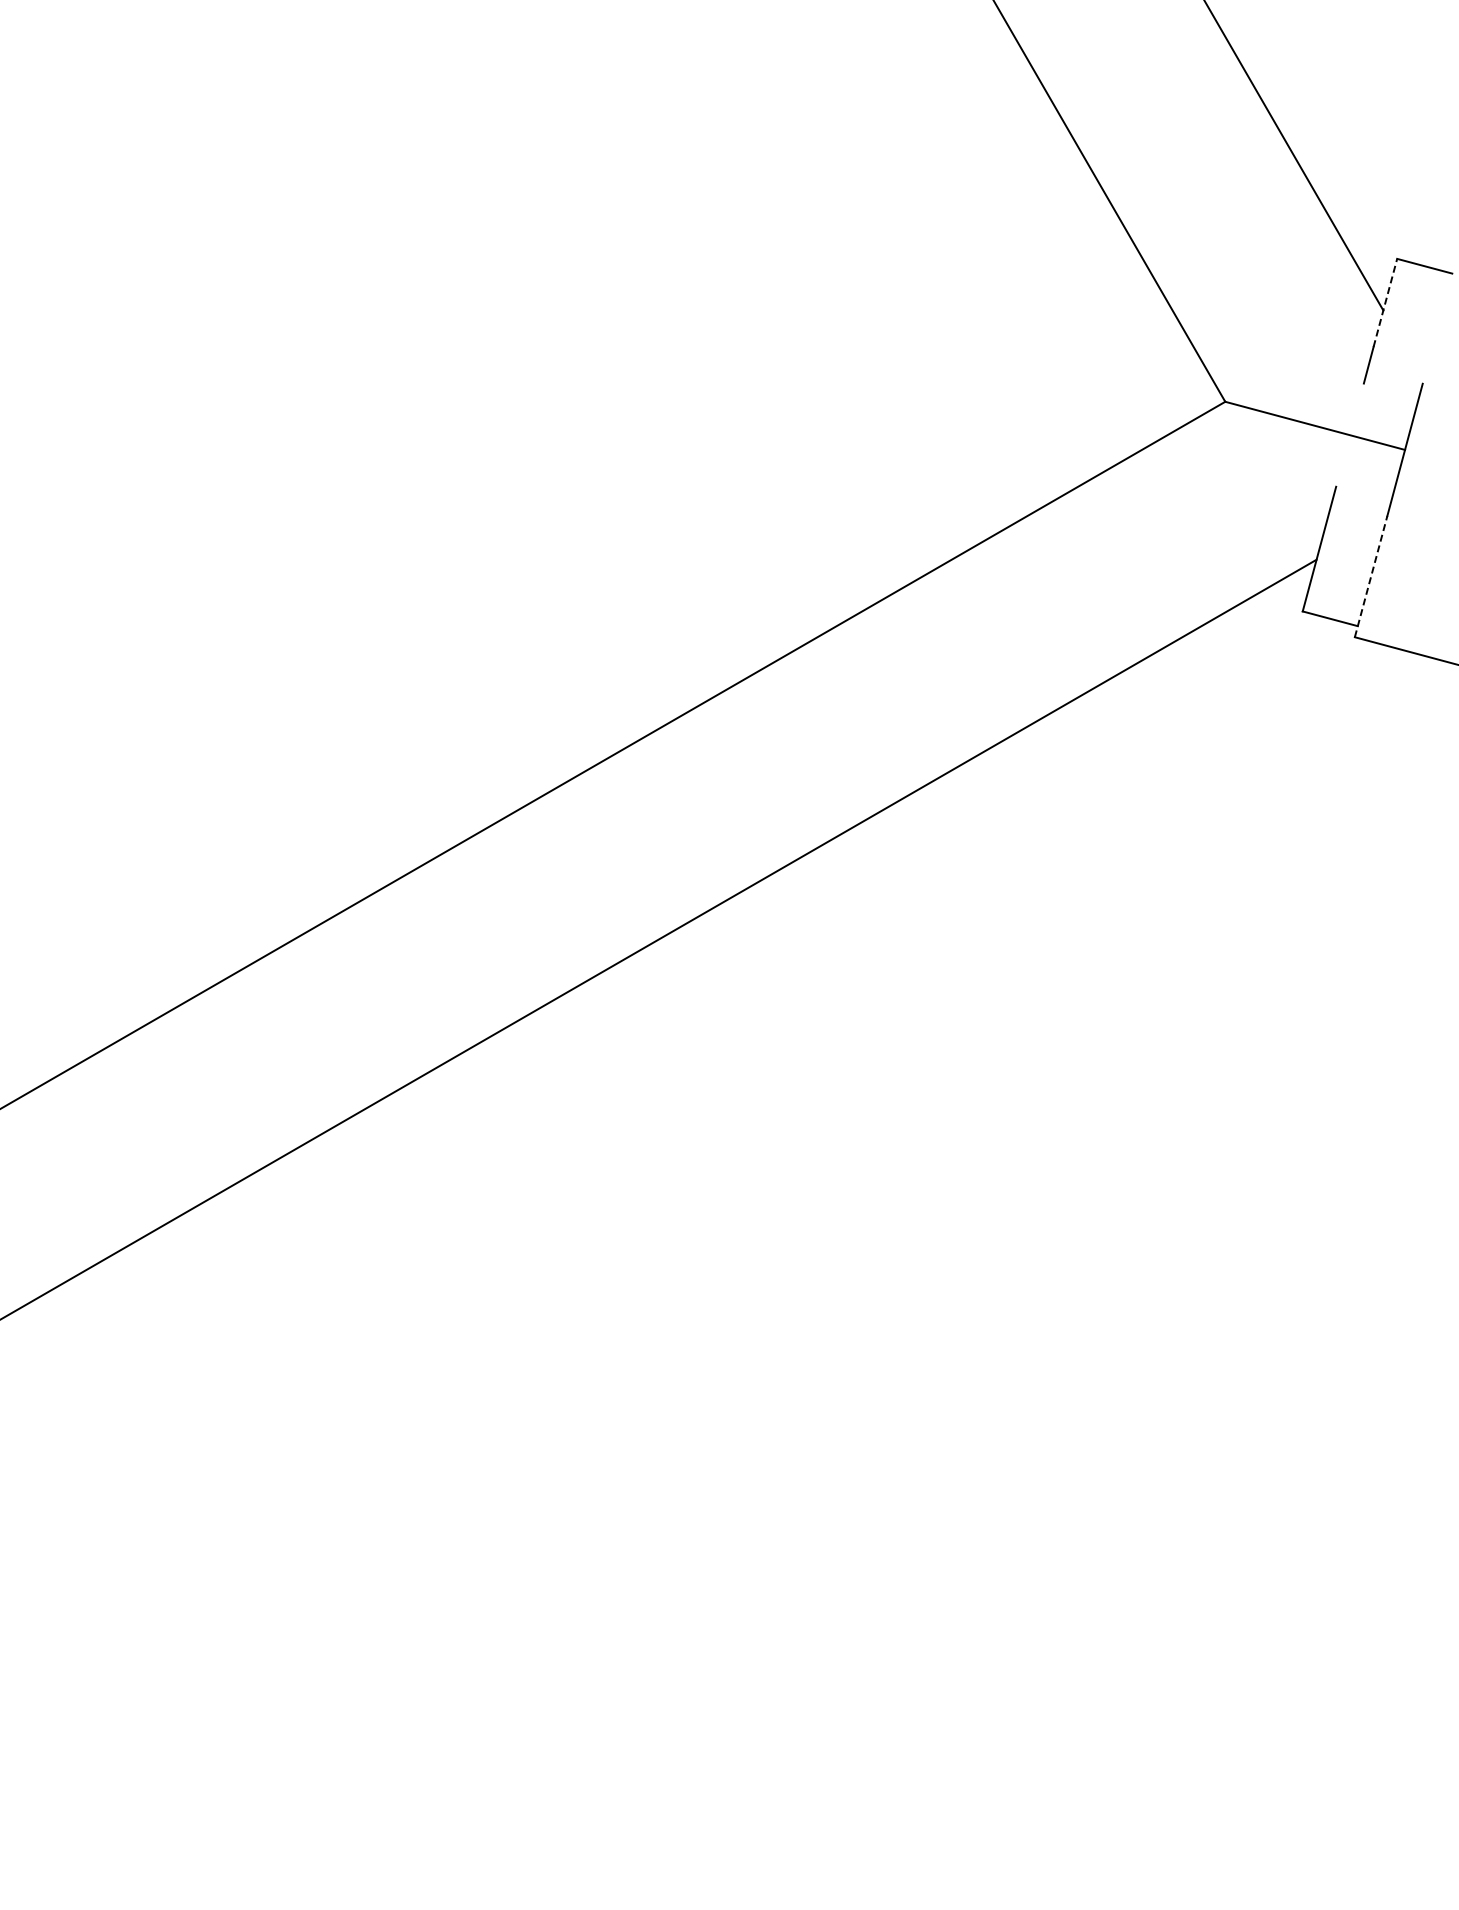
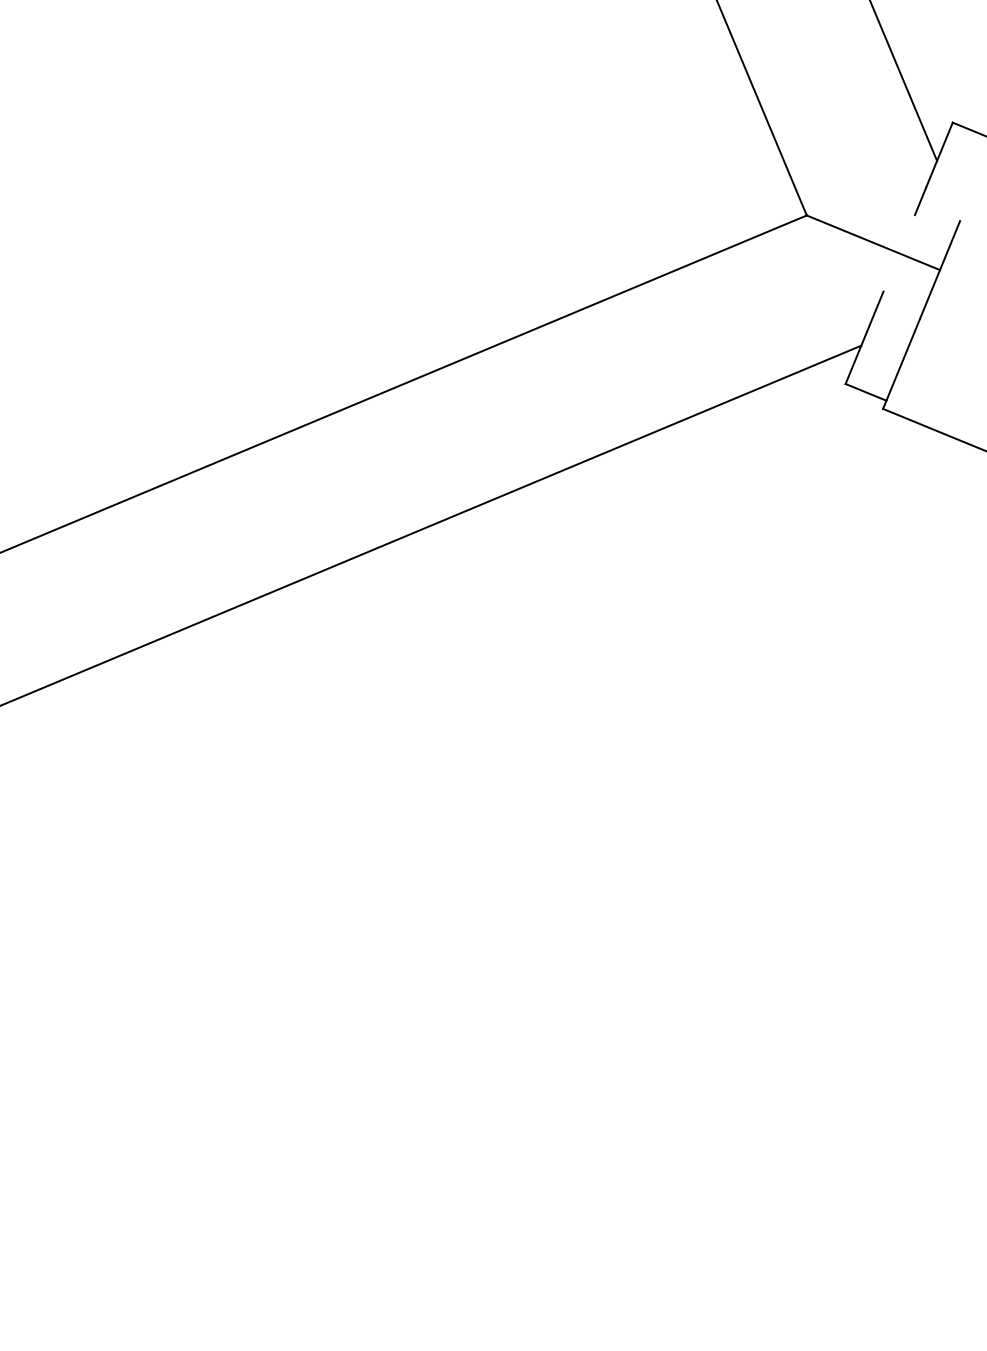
line: (1385, 302) -> (939, 155), dashed -> solid
line: (1371, 576) -> (901, 363), dashed -> solid

